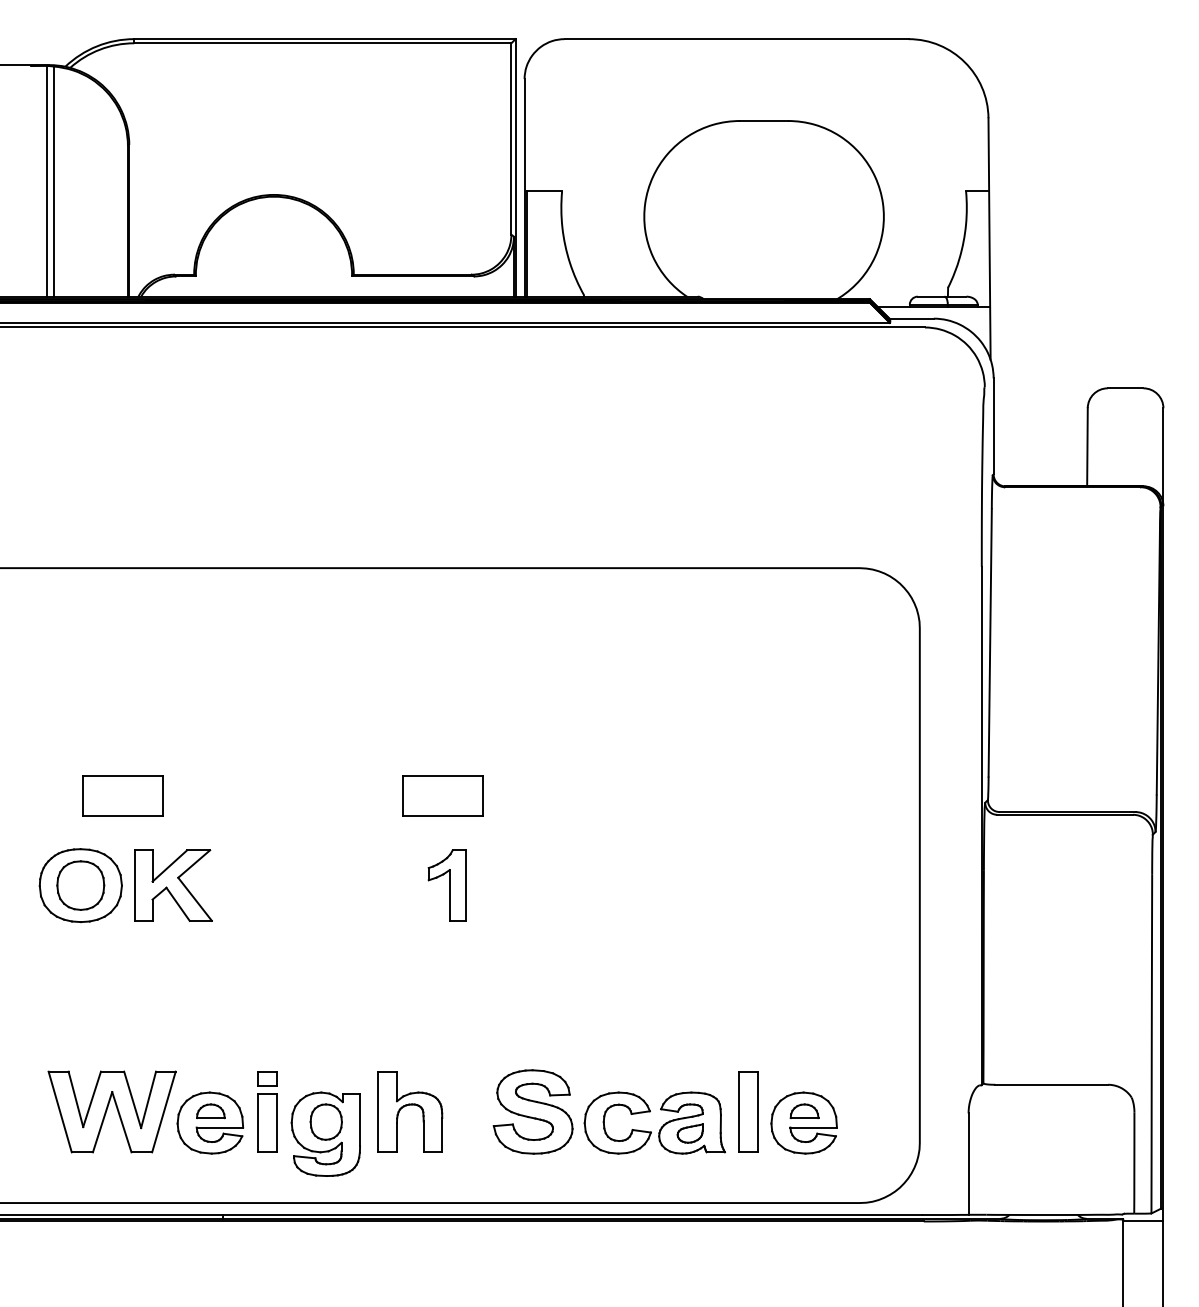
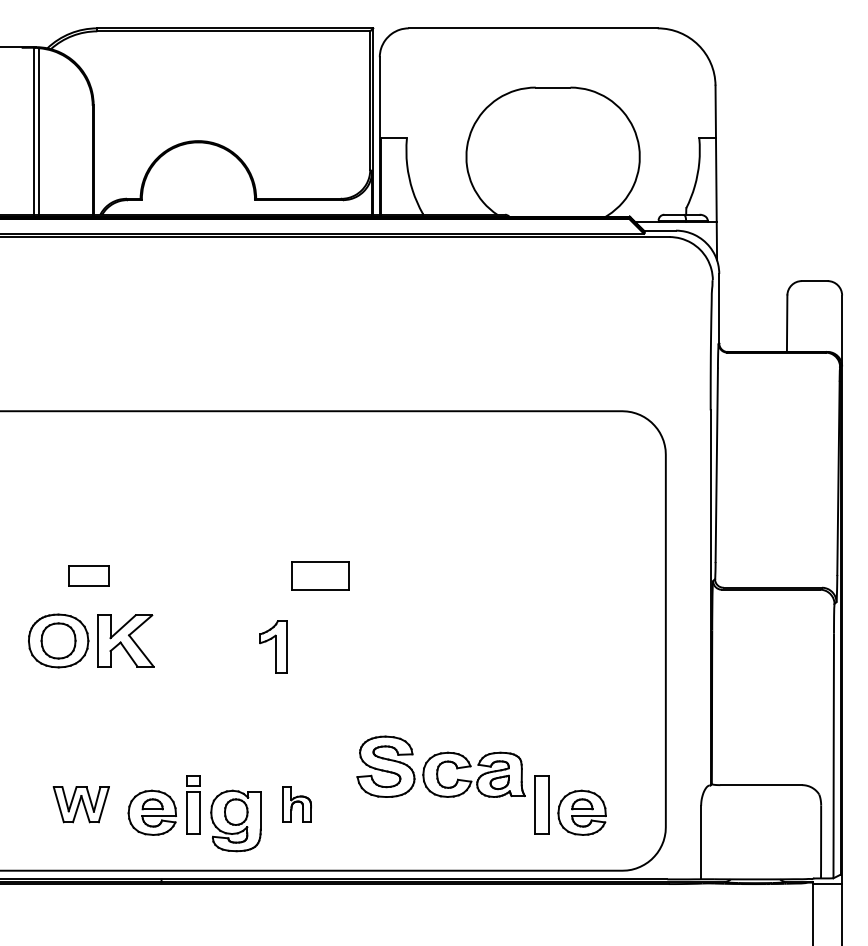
part: (122, 795) -> (88, 575), size x0.7
part: (446, 884) -> (273, 646), moved
part: (112, 1111) -> (81, 804), size x0.6
part: (410, 1111) -> (297, 804), size x0.6
part: (608, 1111) -> (440, 766), moved

